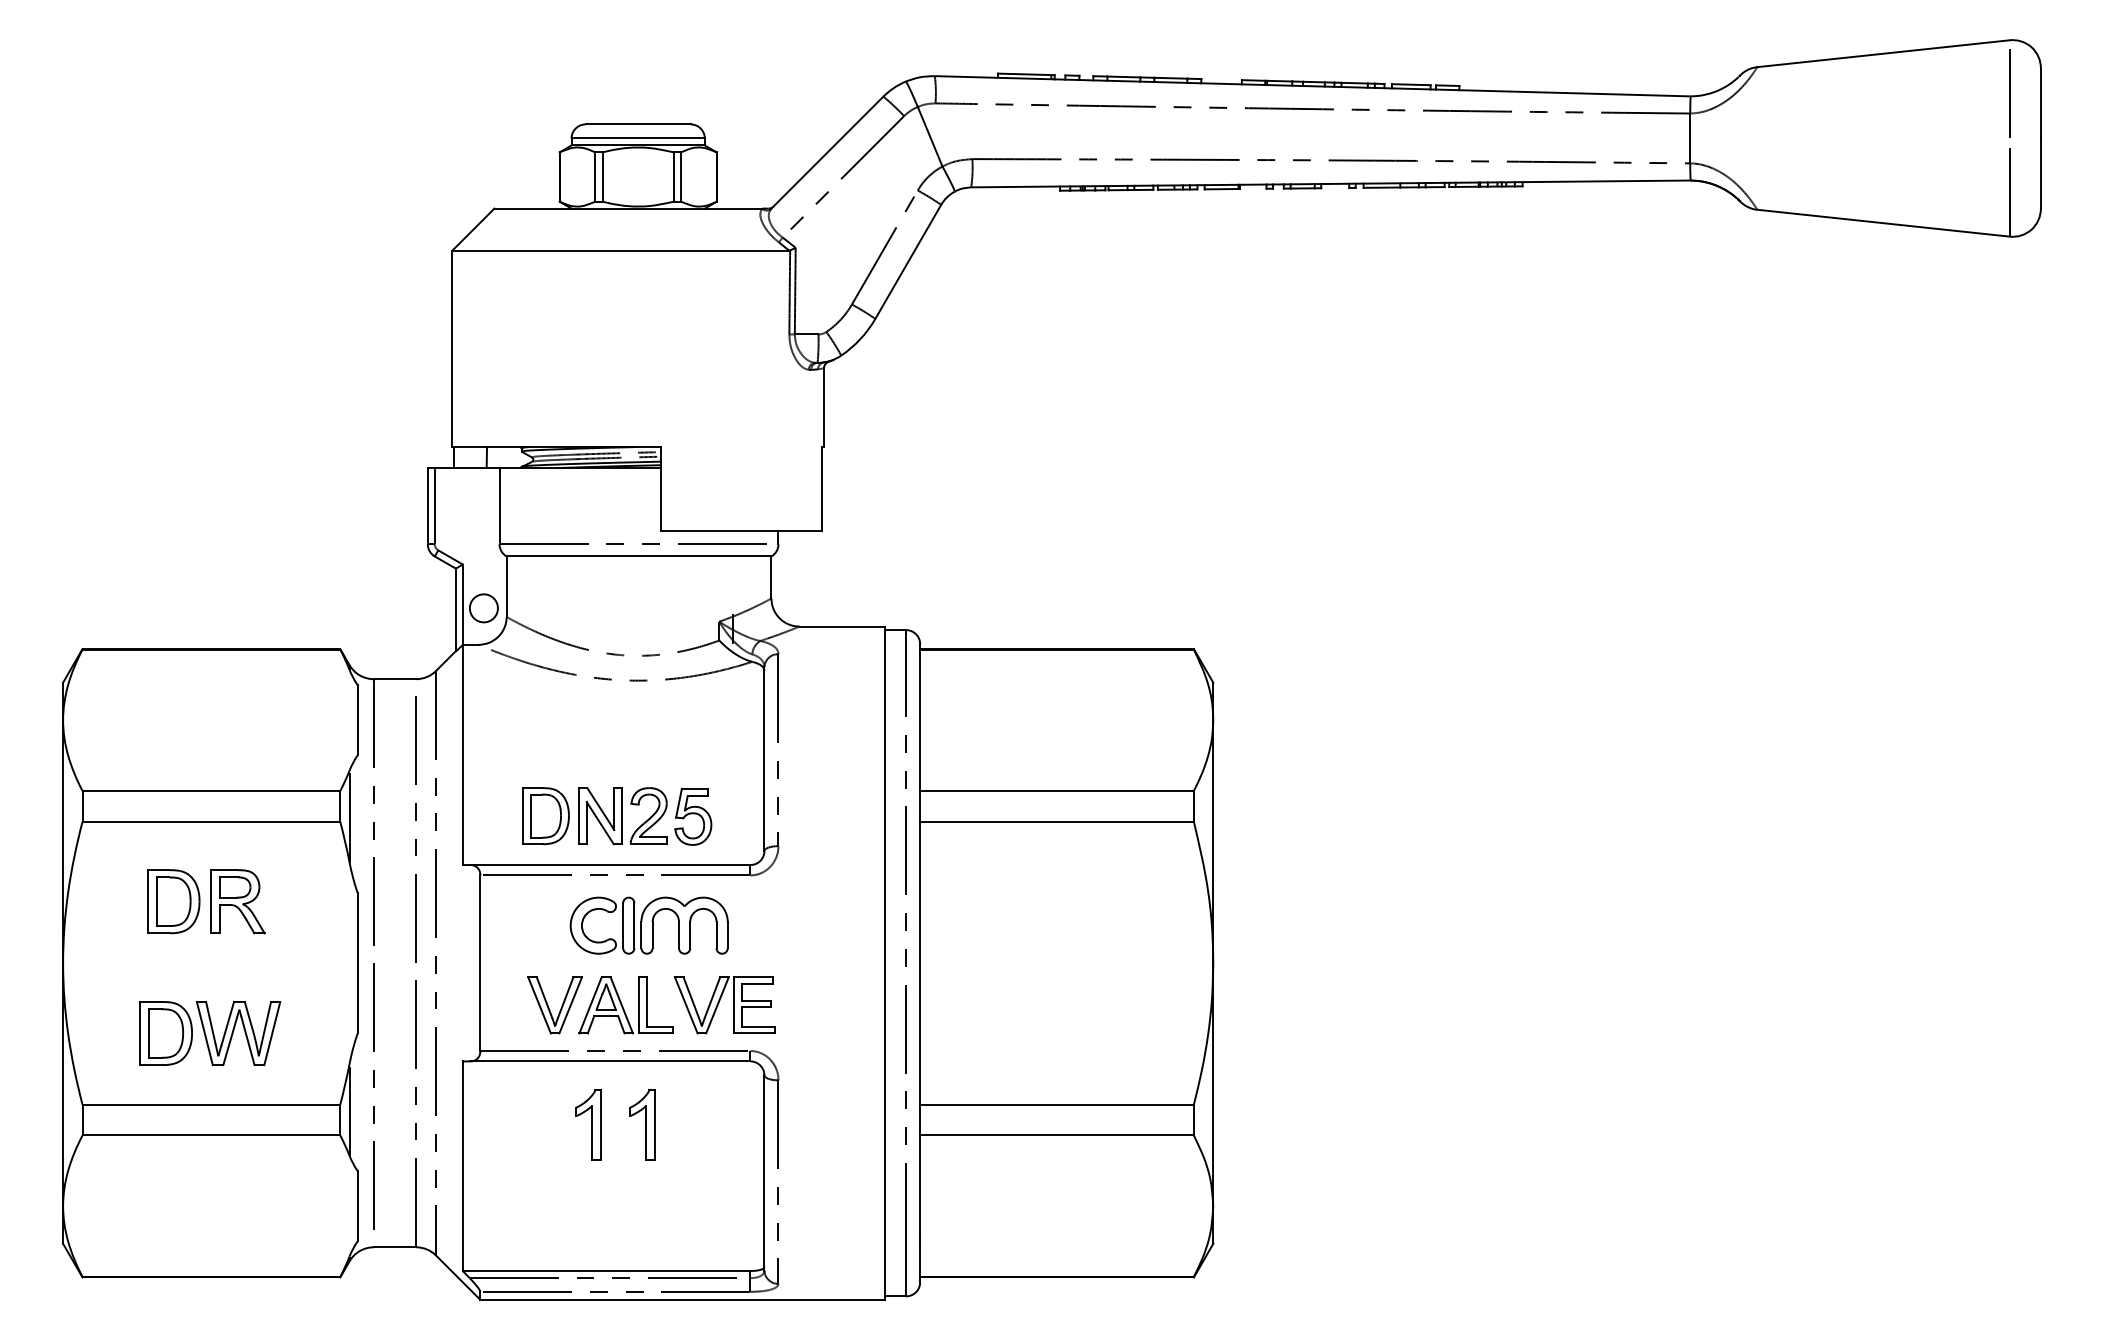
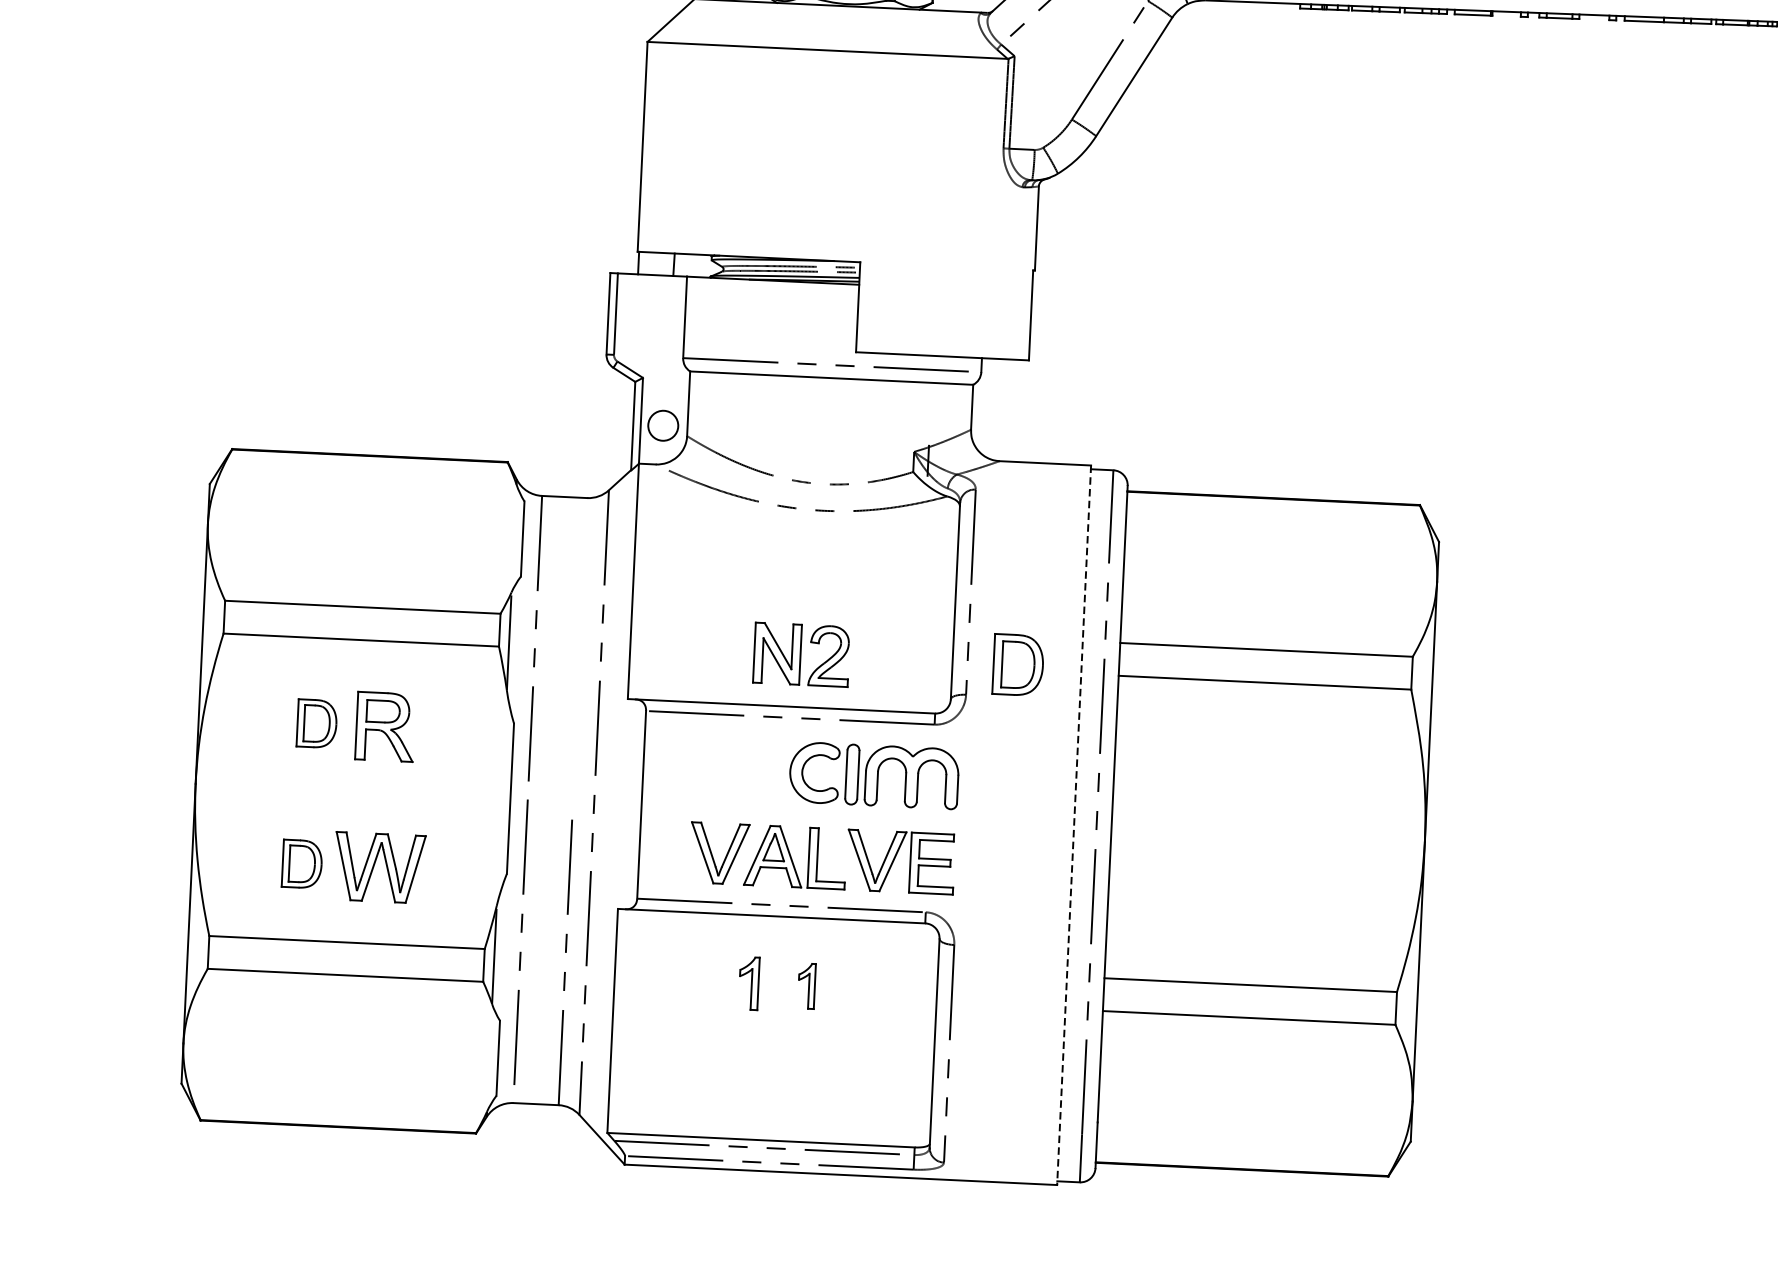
part: (545, 816) -> (1017, 665), moved
part: (693, 816) -> (876, 658), removed
line: (415, 820) -> (579, 649), removed
part: (173, 901) -> (316, 723), size x0.7
part: (648, 925) -> (873, 775), moved
line: (885, 963) -> (1074, 825), solid -> dashed
part: (165, 1033) -> (301, 864), size x0.7
part: (588, 1124) -> (749, 982), size x0.7
part: (642, 1124) -> (806, 985), size x0.6

